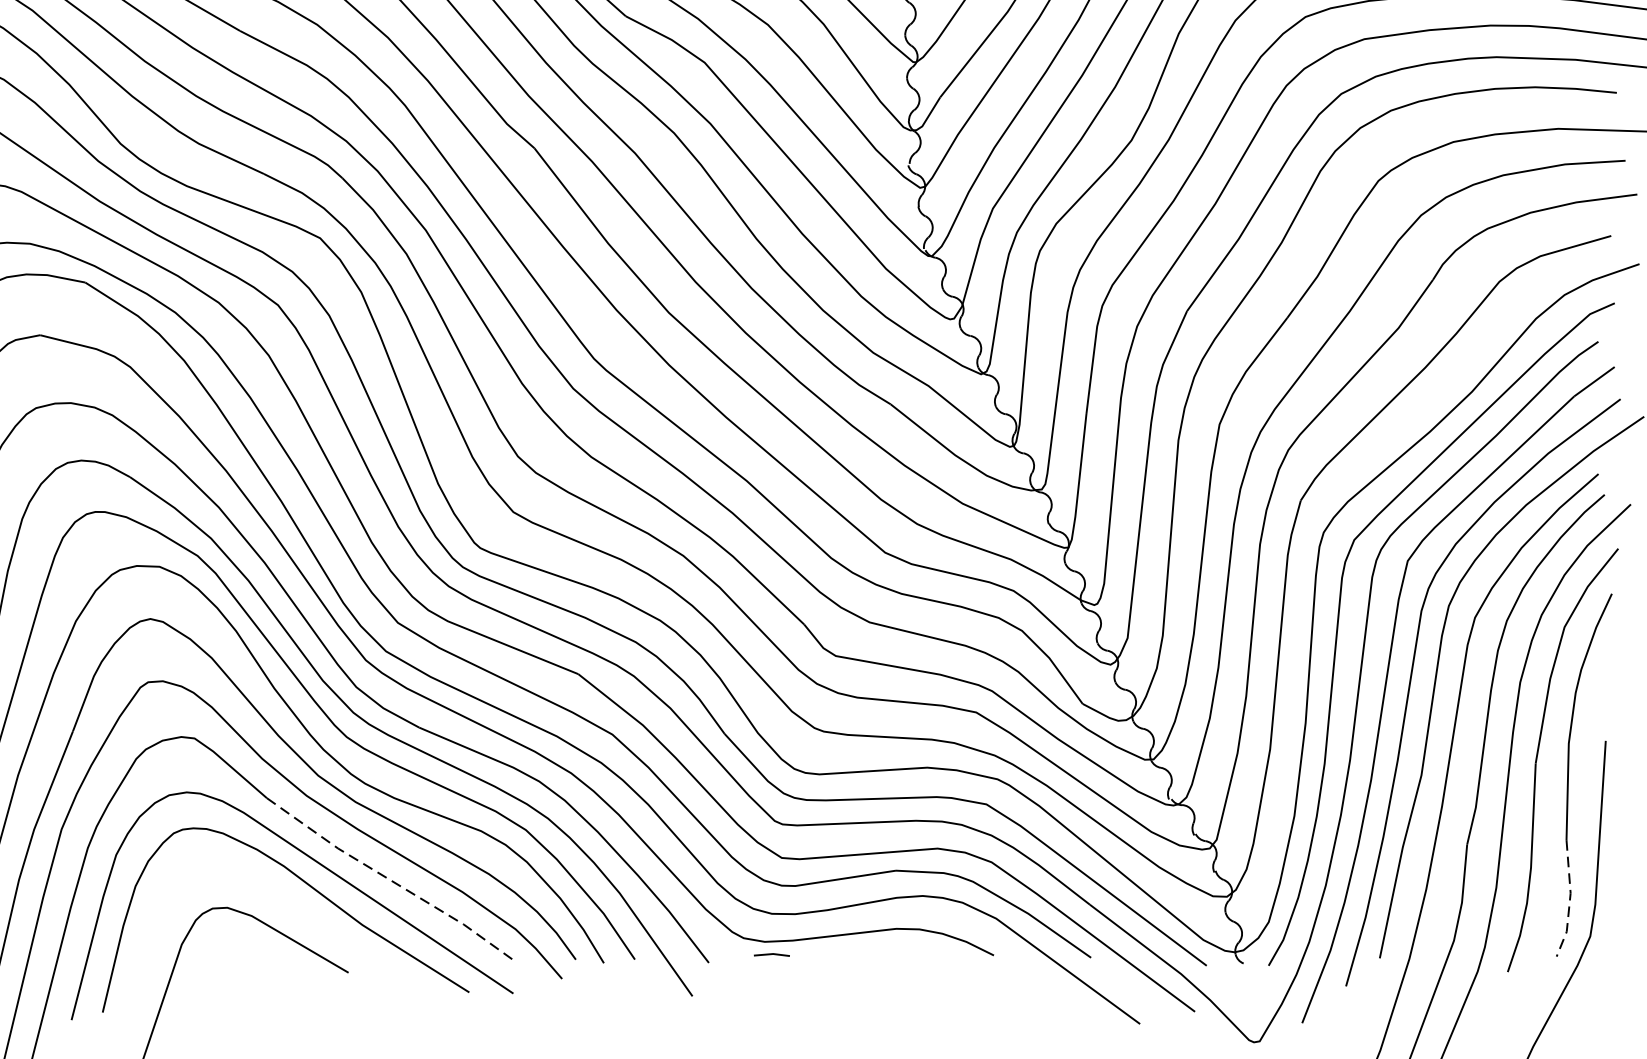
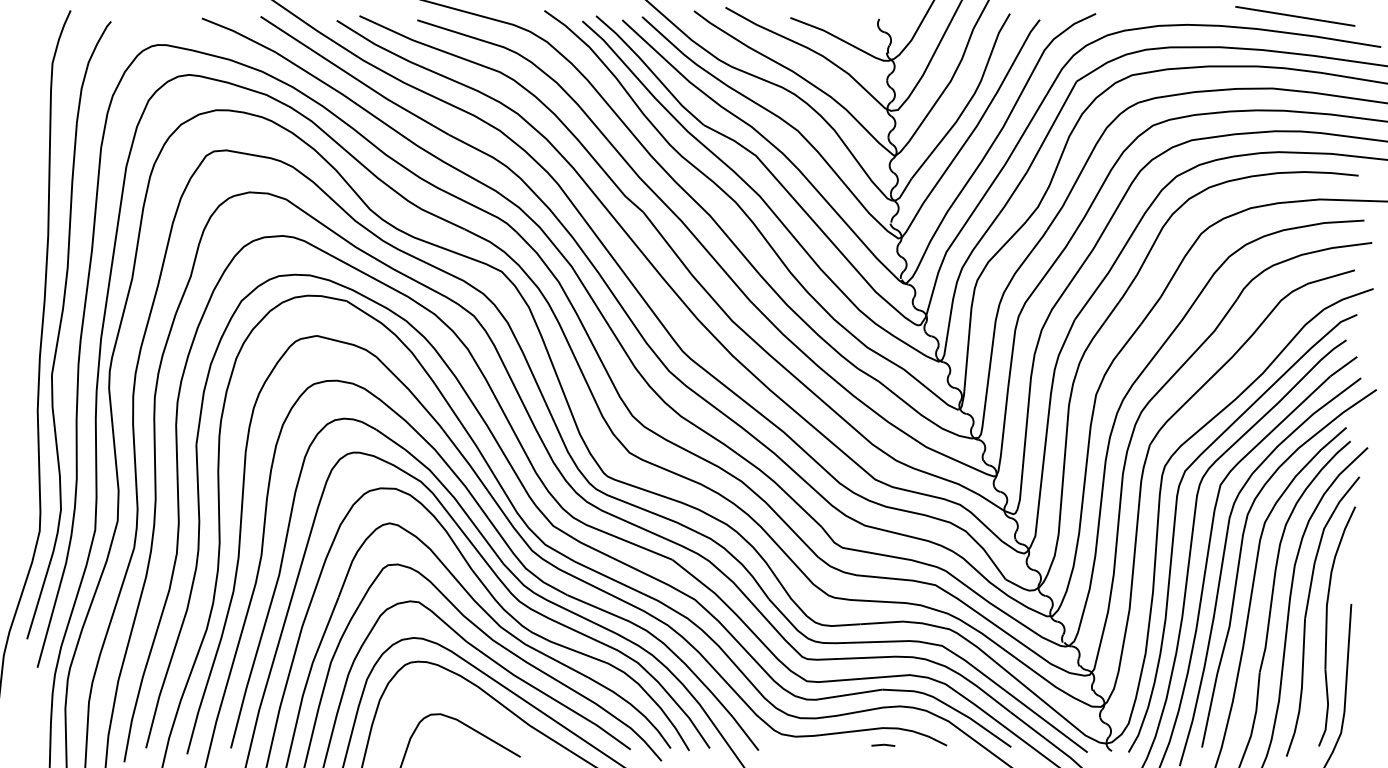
line: (390, 881) -> (548, 696), dashed -> solid
line: (1569, 899) -> (1327, 708), dashed -> solid
line: (772, 953) -> (883, 744), moved

